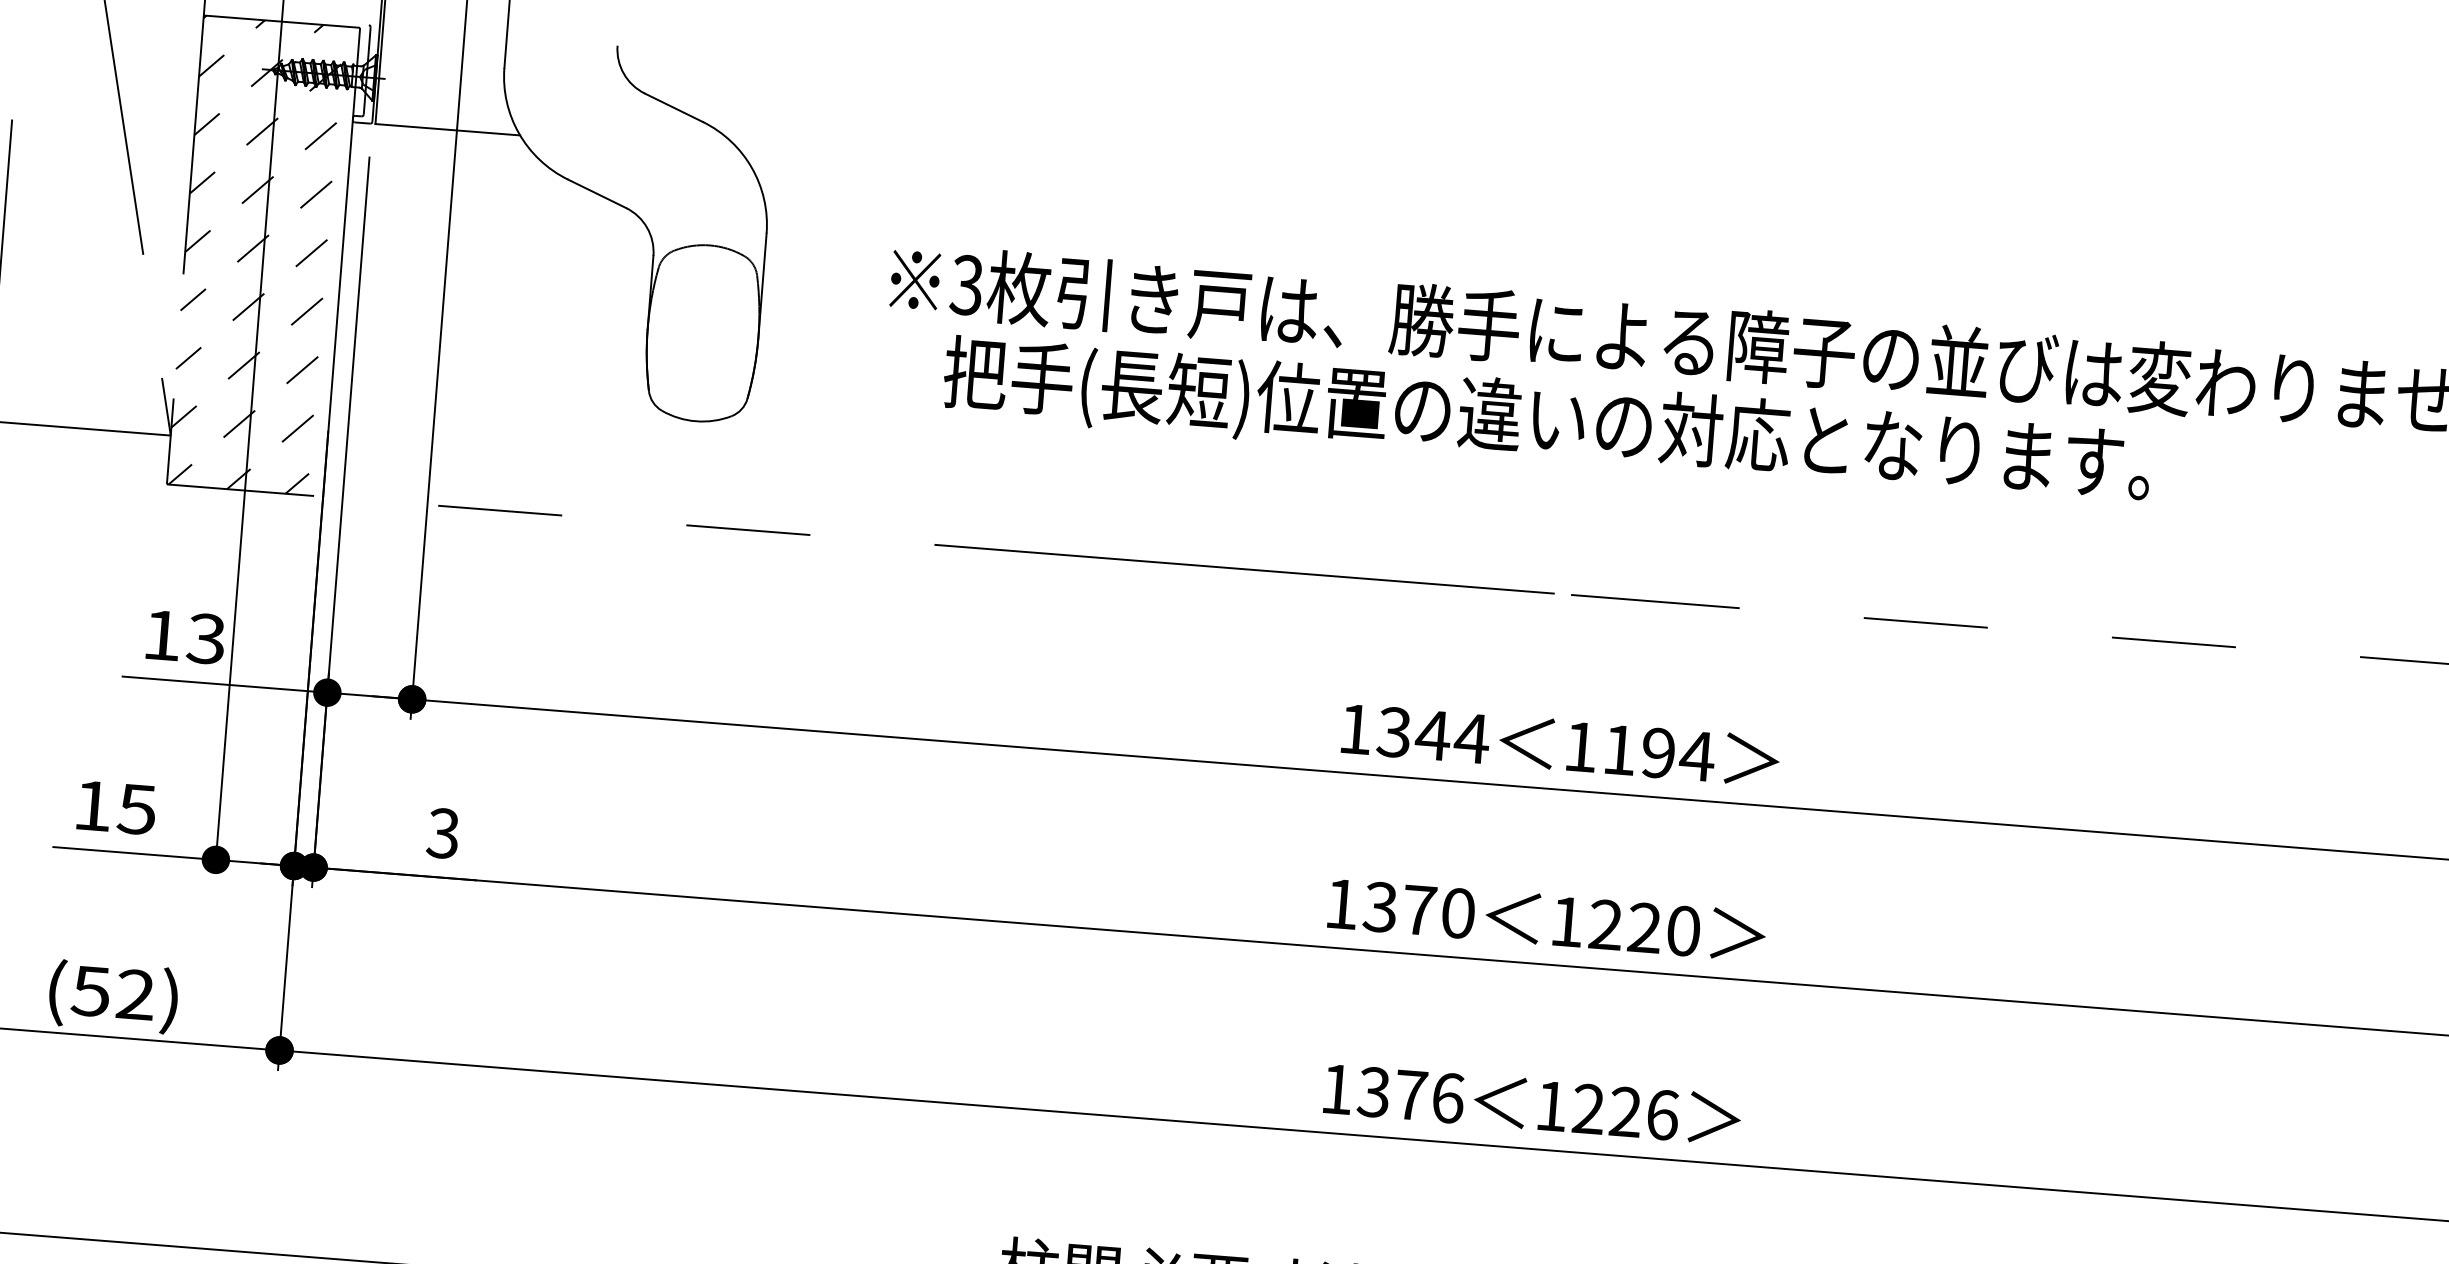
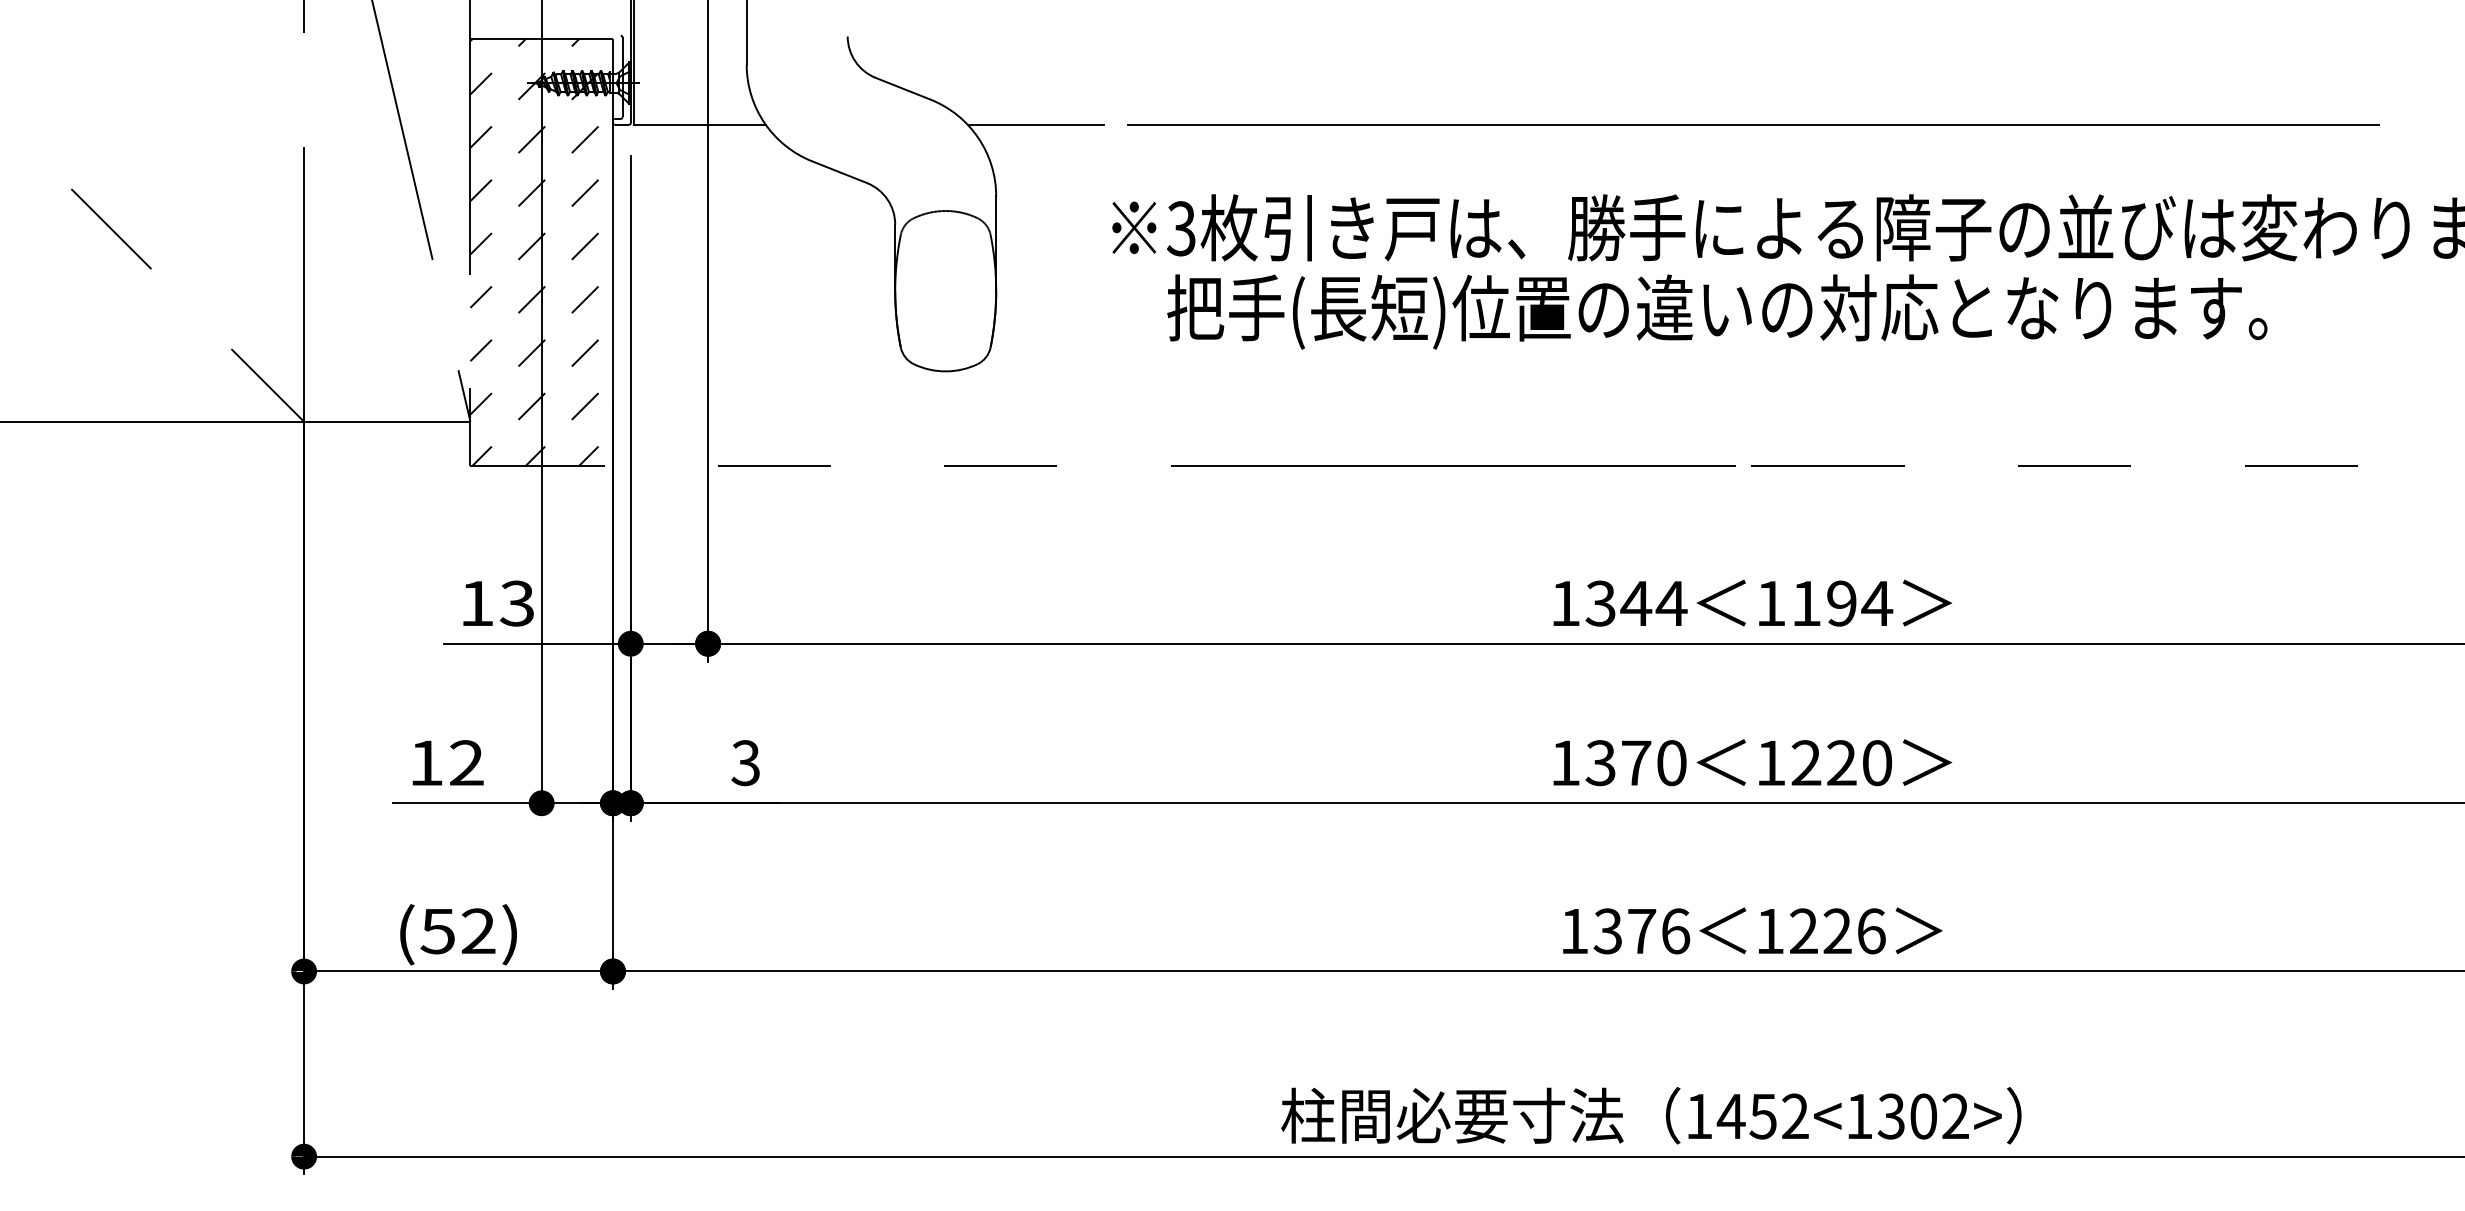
line: (815, 158) -> (1035, 124), added
line: (1603, 220) -> (1753, 124), added
text: (136, 809) -> (466, 763), 15 -> 12

